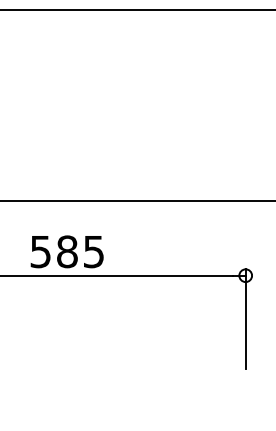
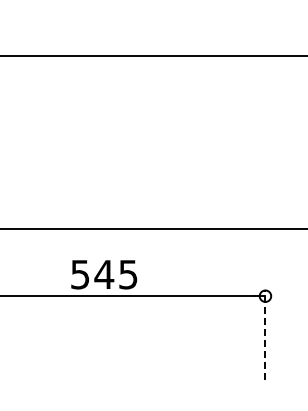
text: (67, 251) -> (104, 274), 585 -> 545
line: (245, 319) -> (265, 335), solid -> dashed

